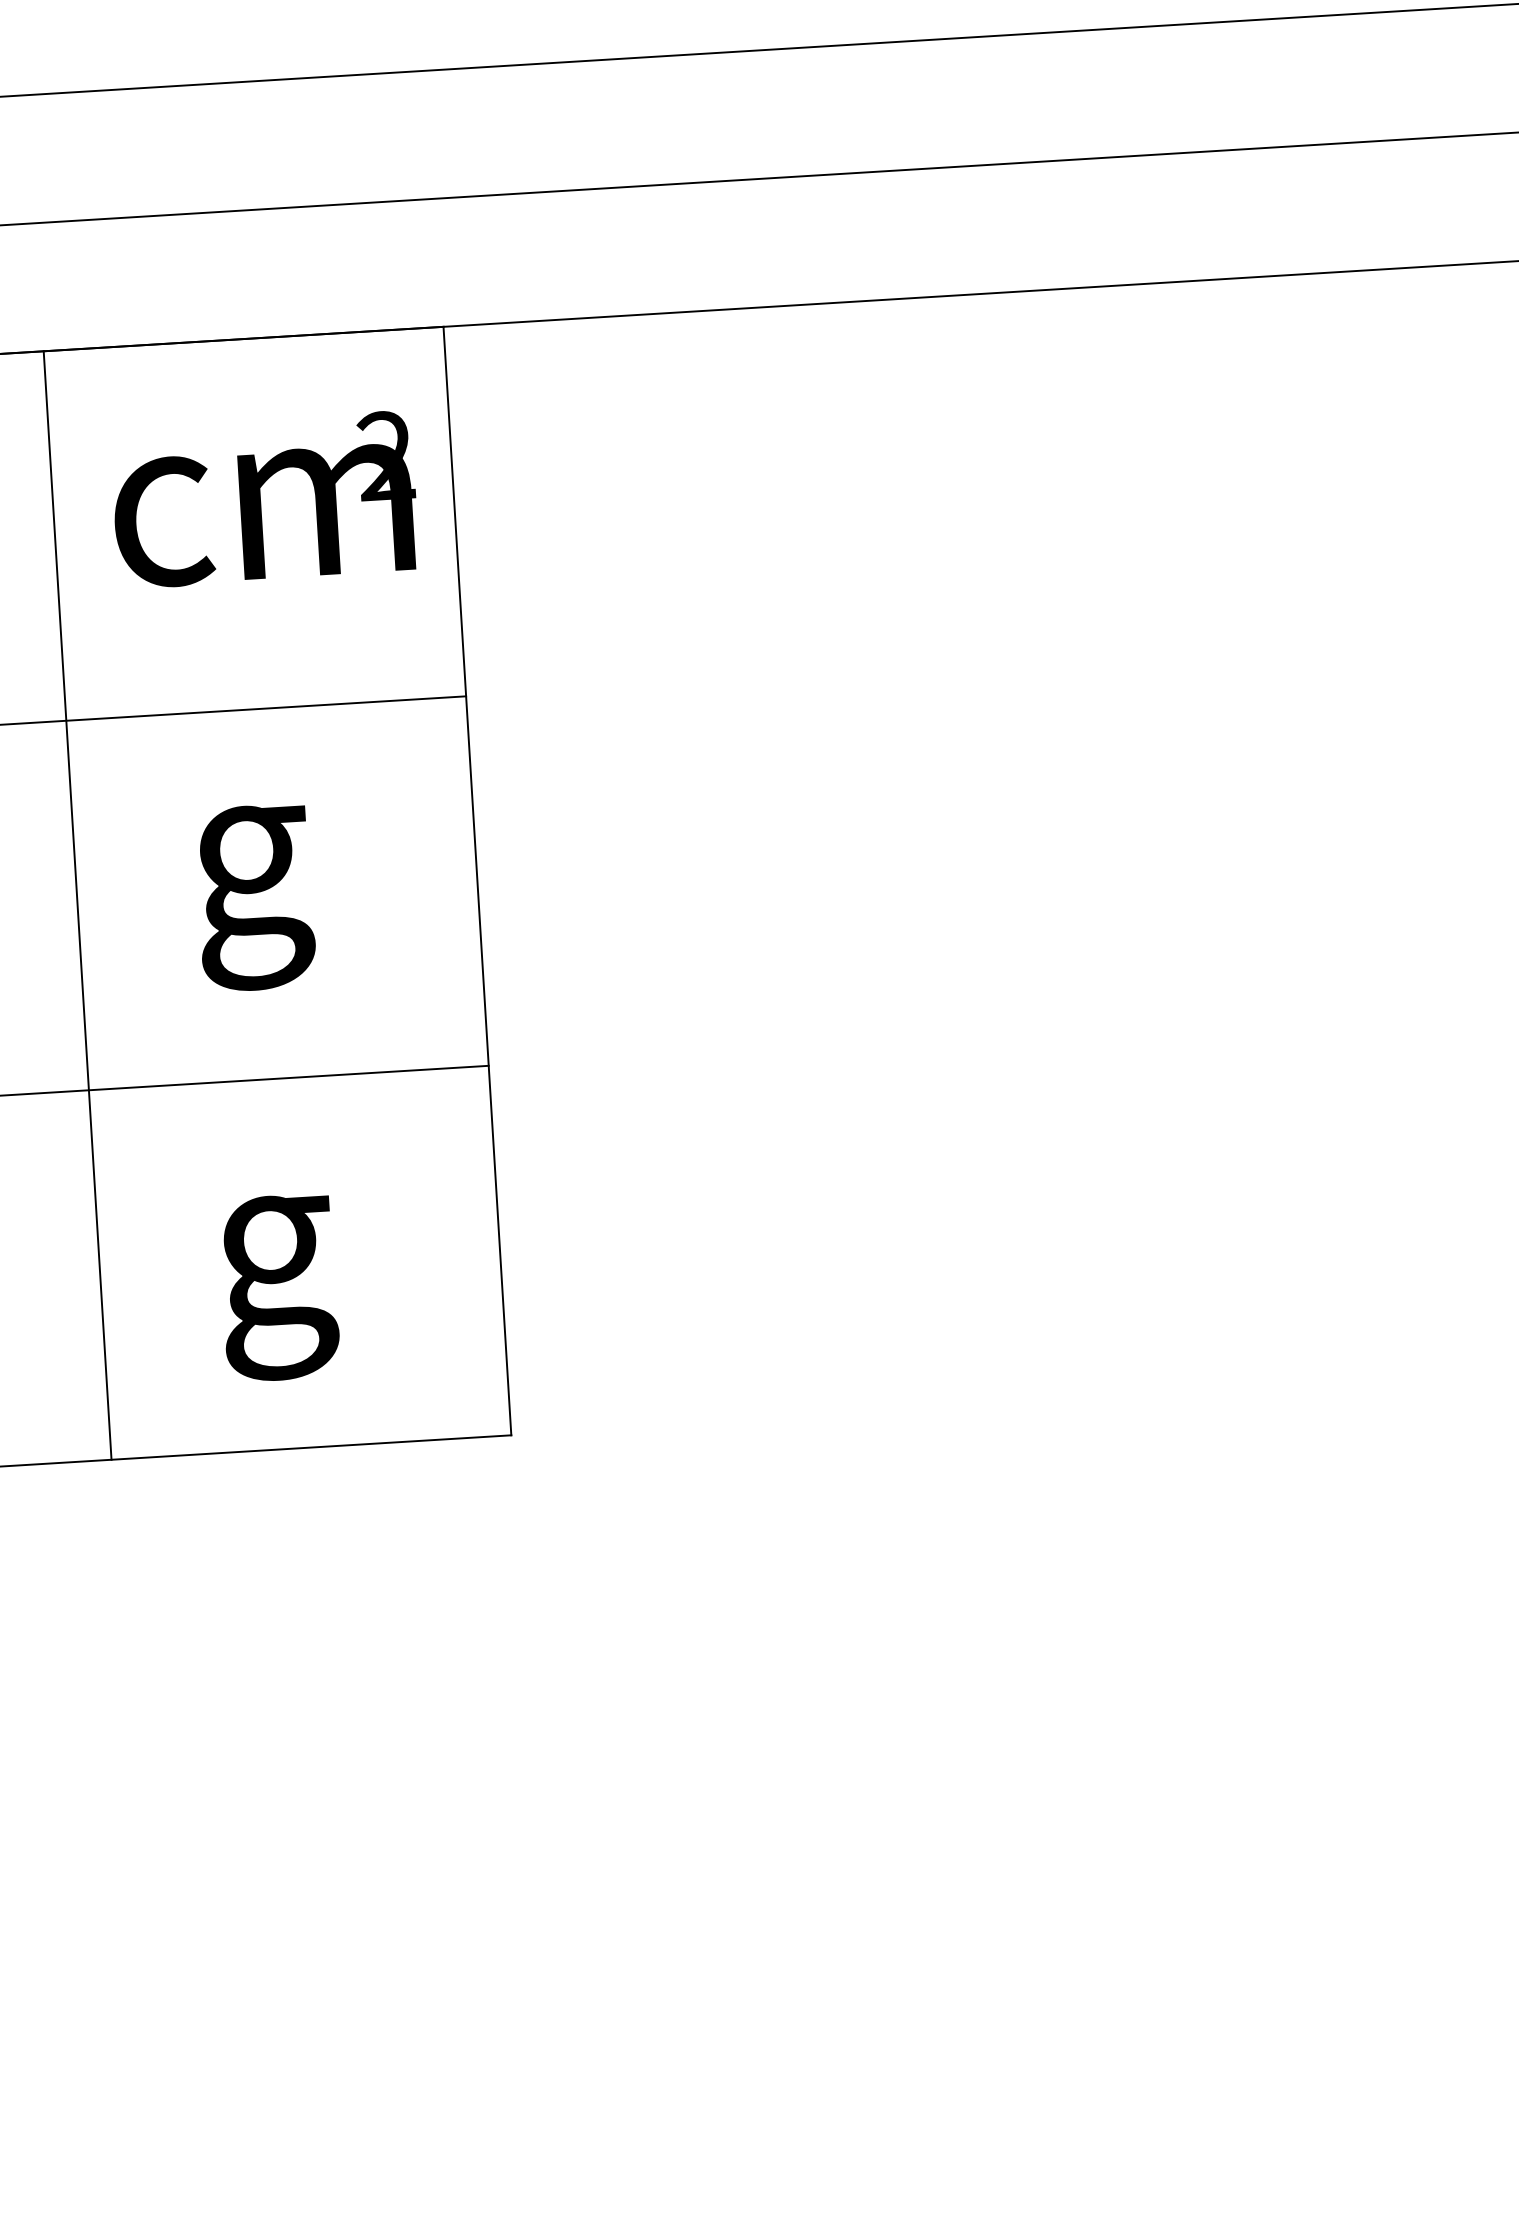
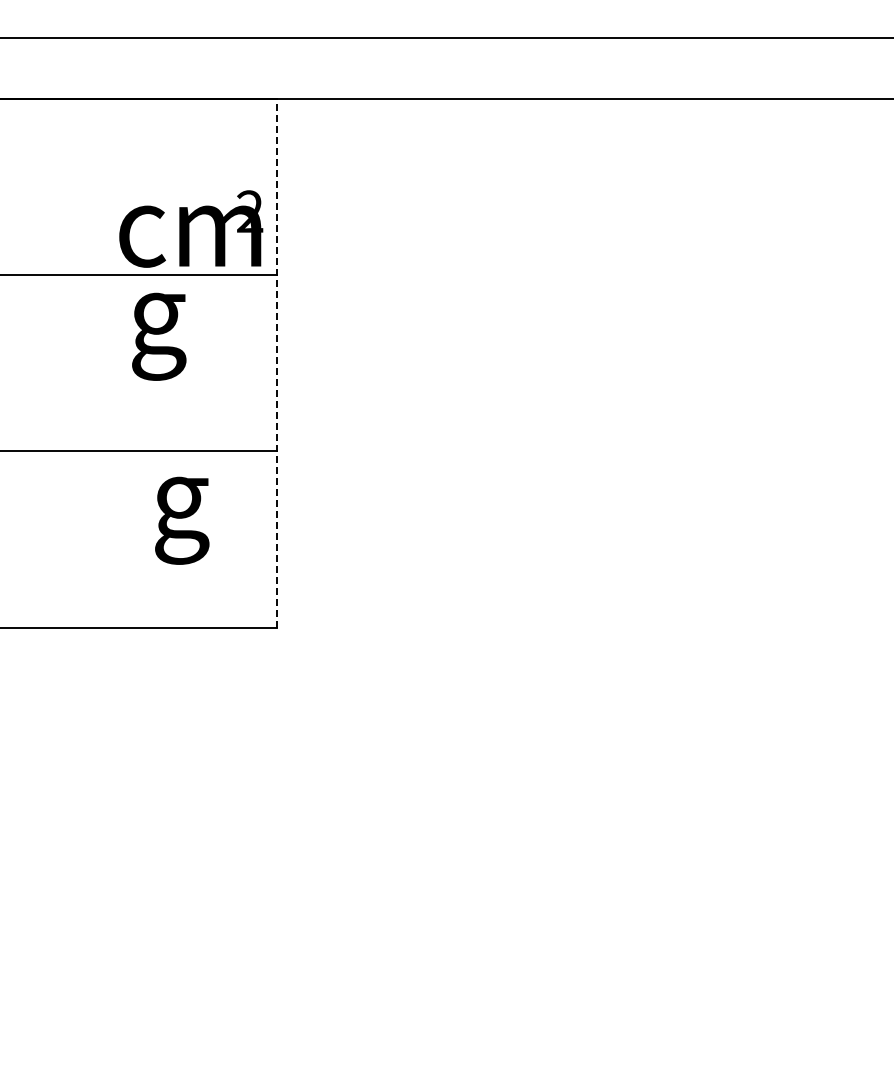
text: (265, 498) -> (191, 228), moved
line: (477, 879) -> (277, 362), solid -> dashed
text: (255, 897) -> (159, 336), moved
line: (77, 905) -> (86, 363), removed
text: (279, 1287) -> (182, 520), moved

